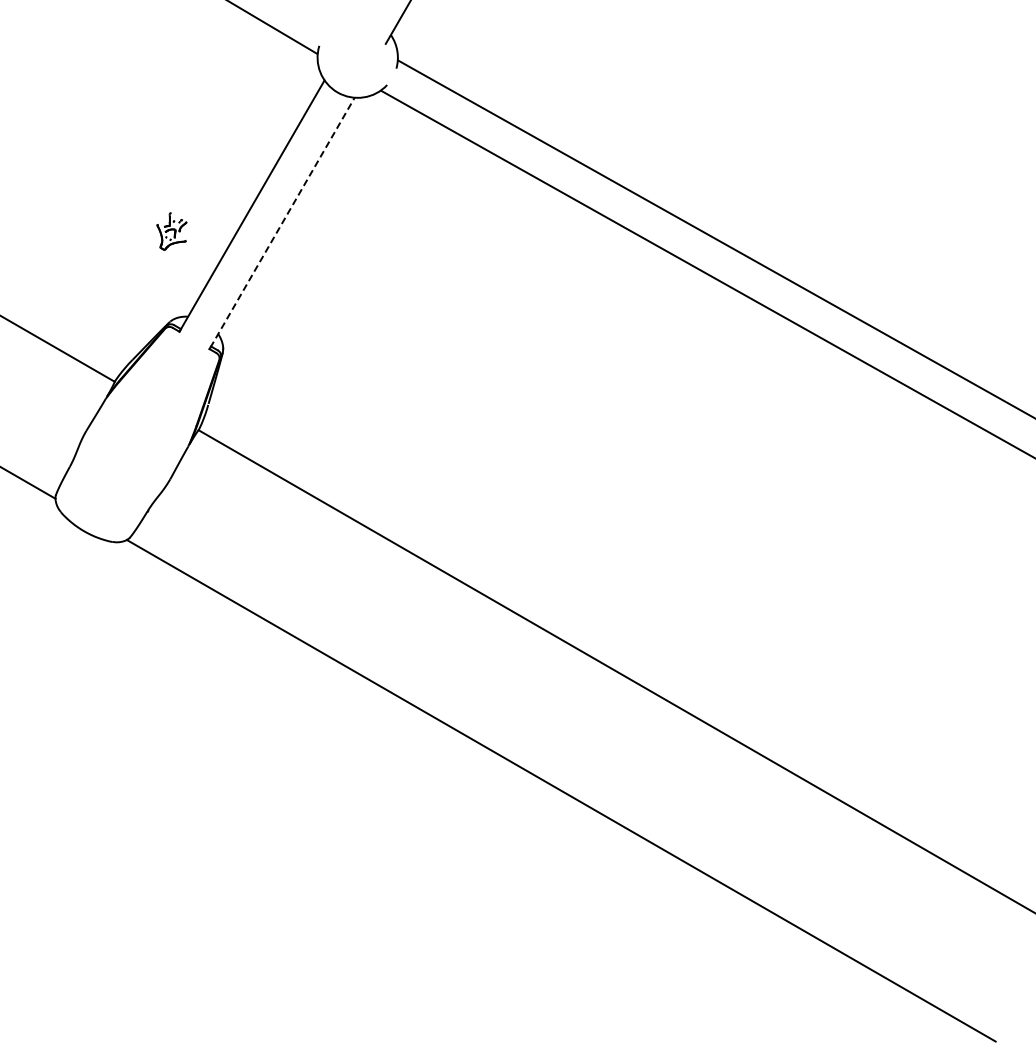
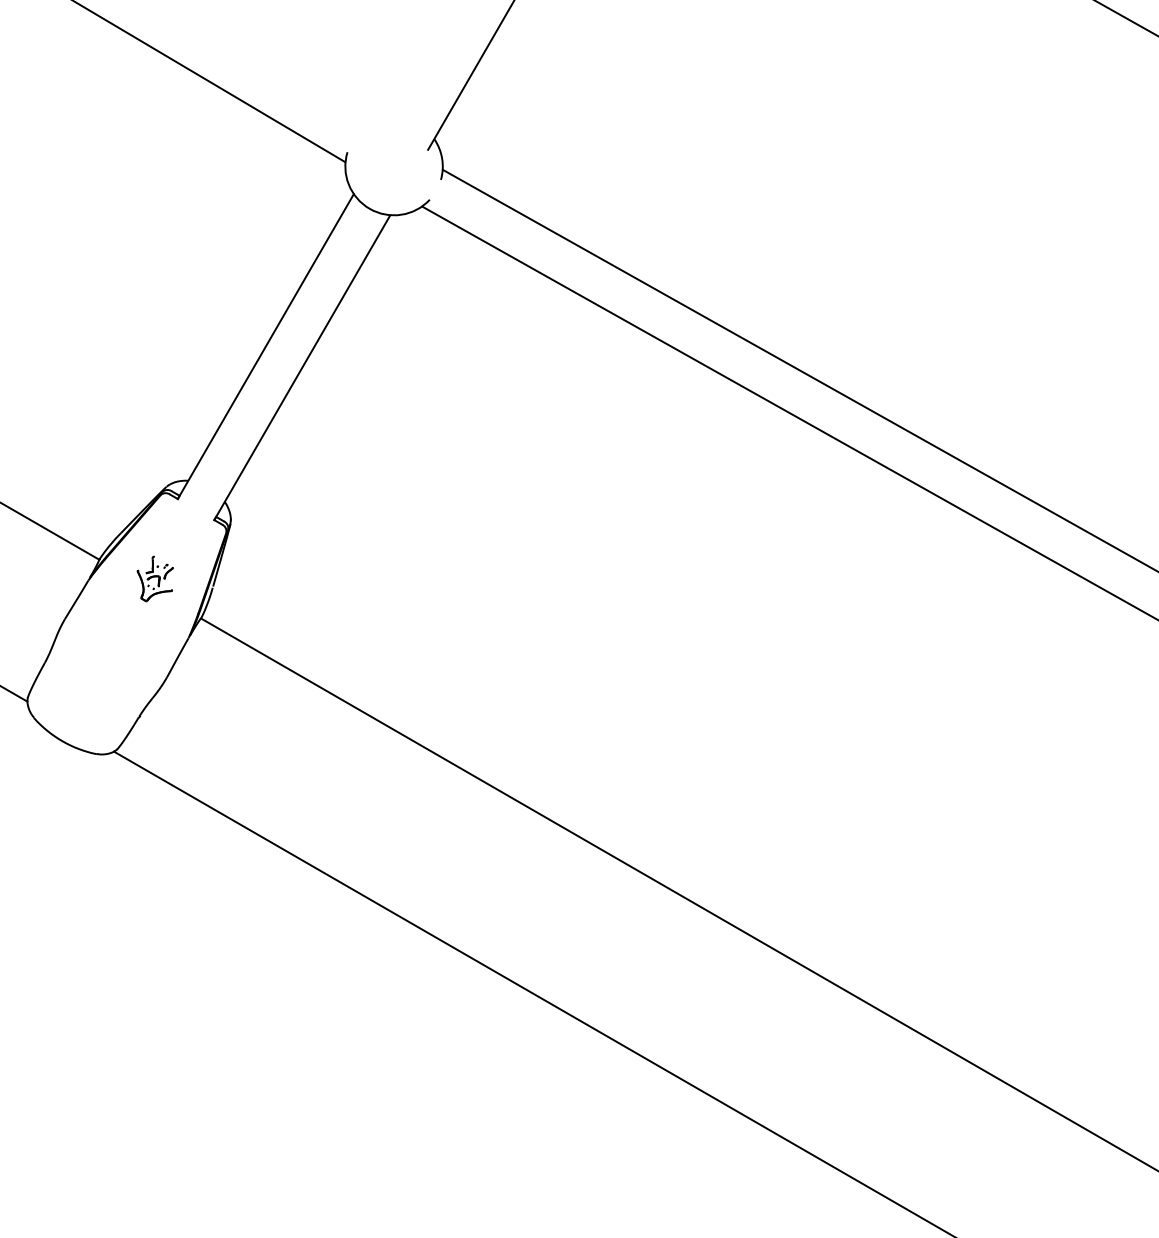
line: (282, 222) -> (302, 366), dashed -> solid
part: (171, 231) -> (154, 578), moved

